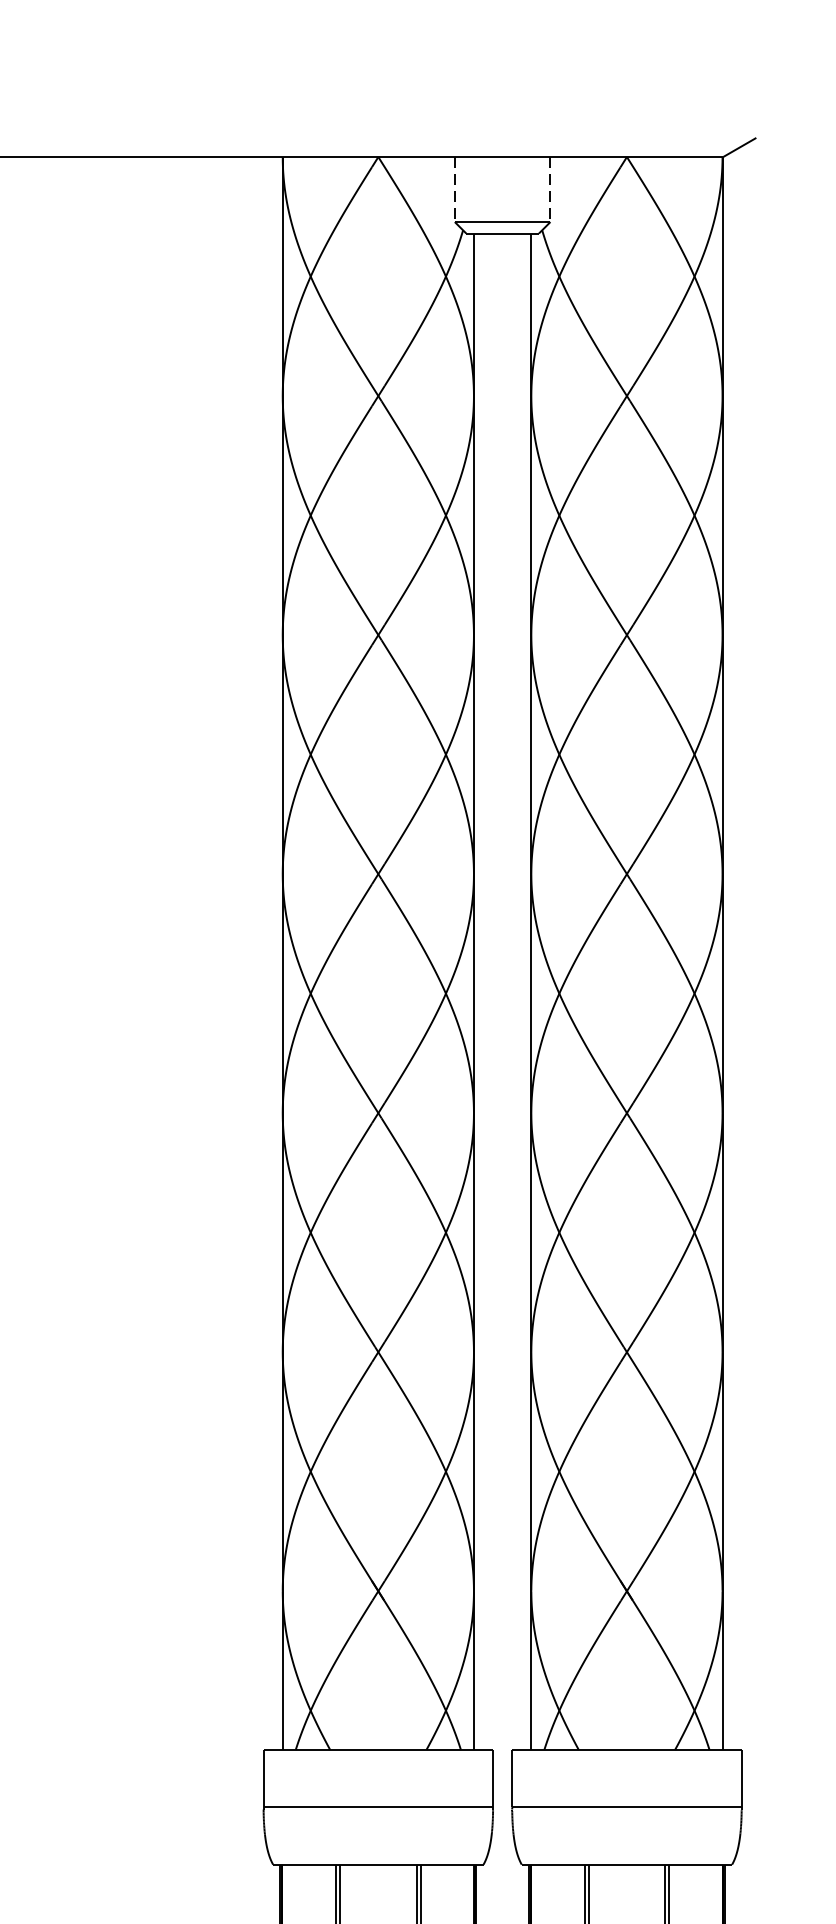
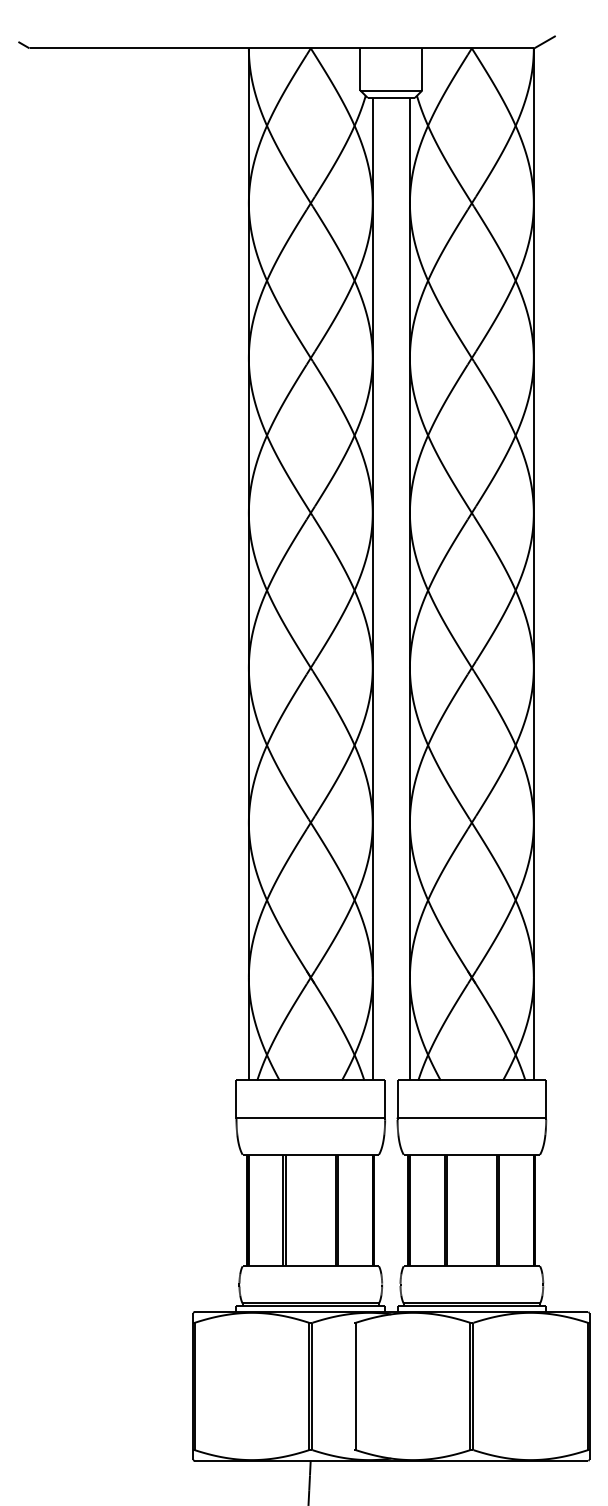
line: (455, 189) -> (360, 69), dashed -> solid
line: (550, 189) -> (422, 69), dashed -> solid

